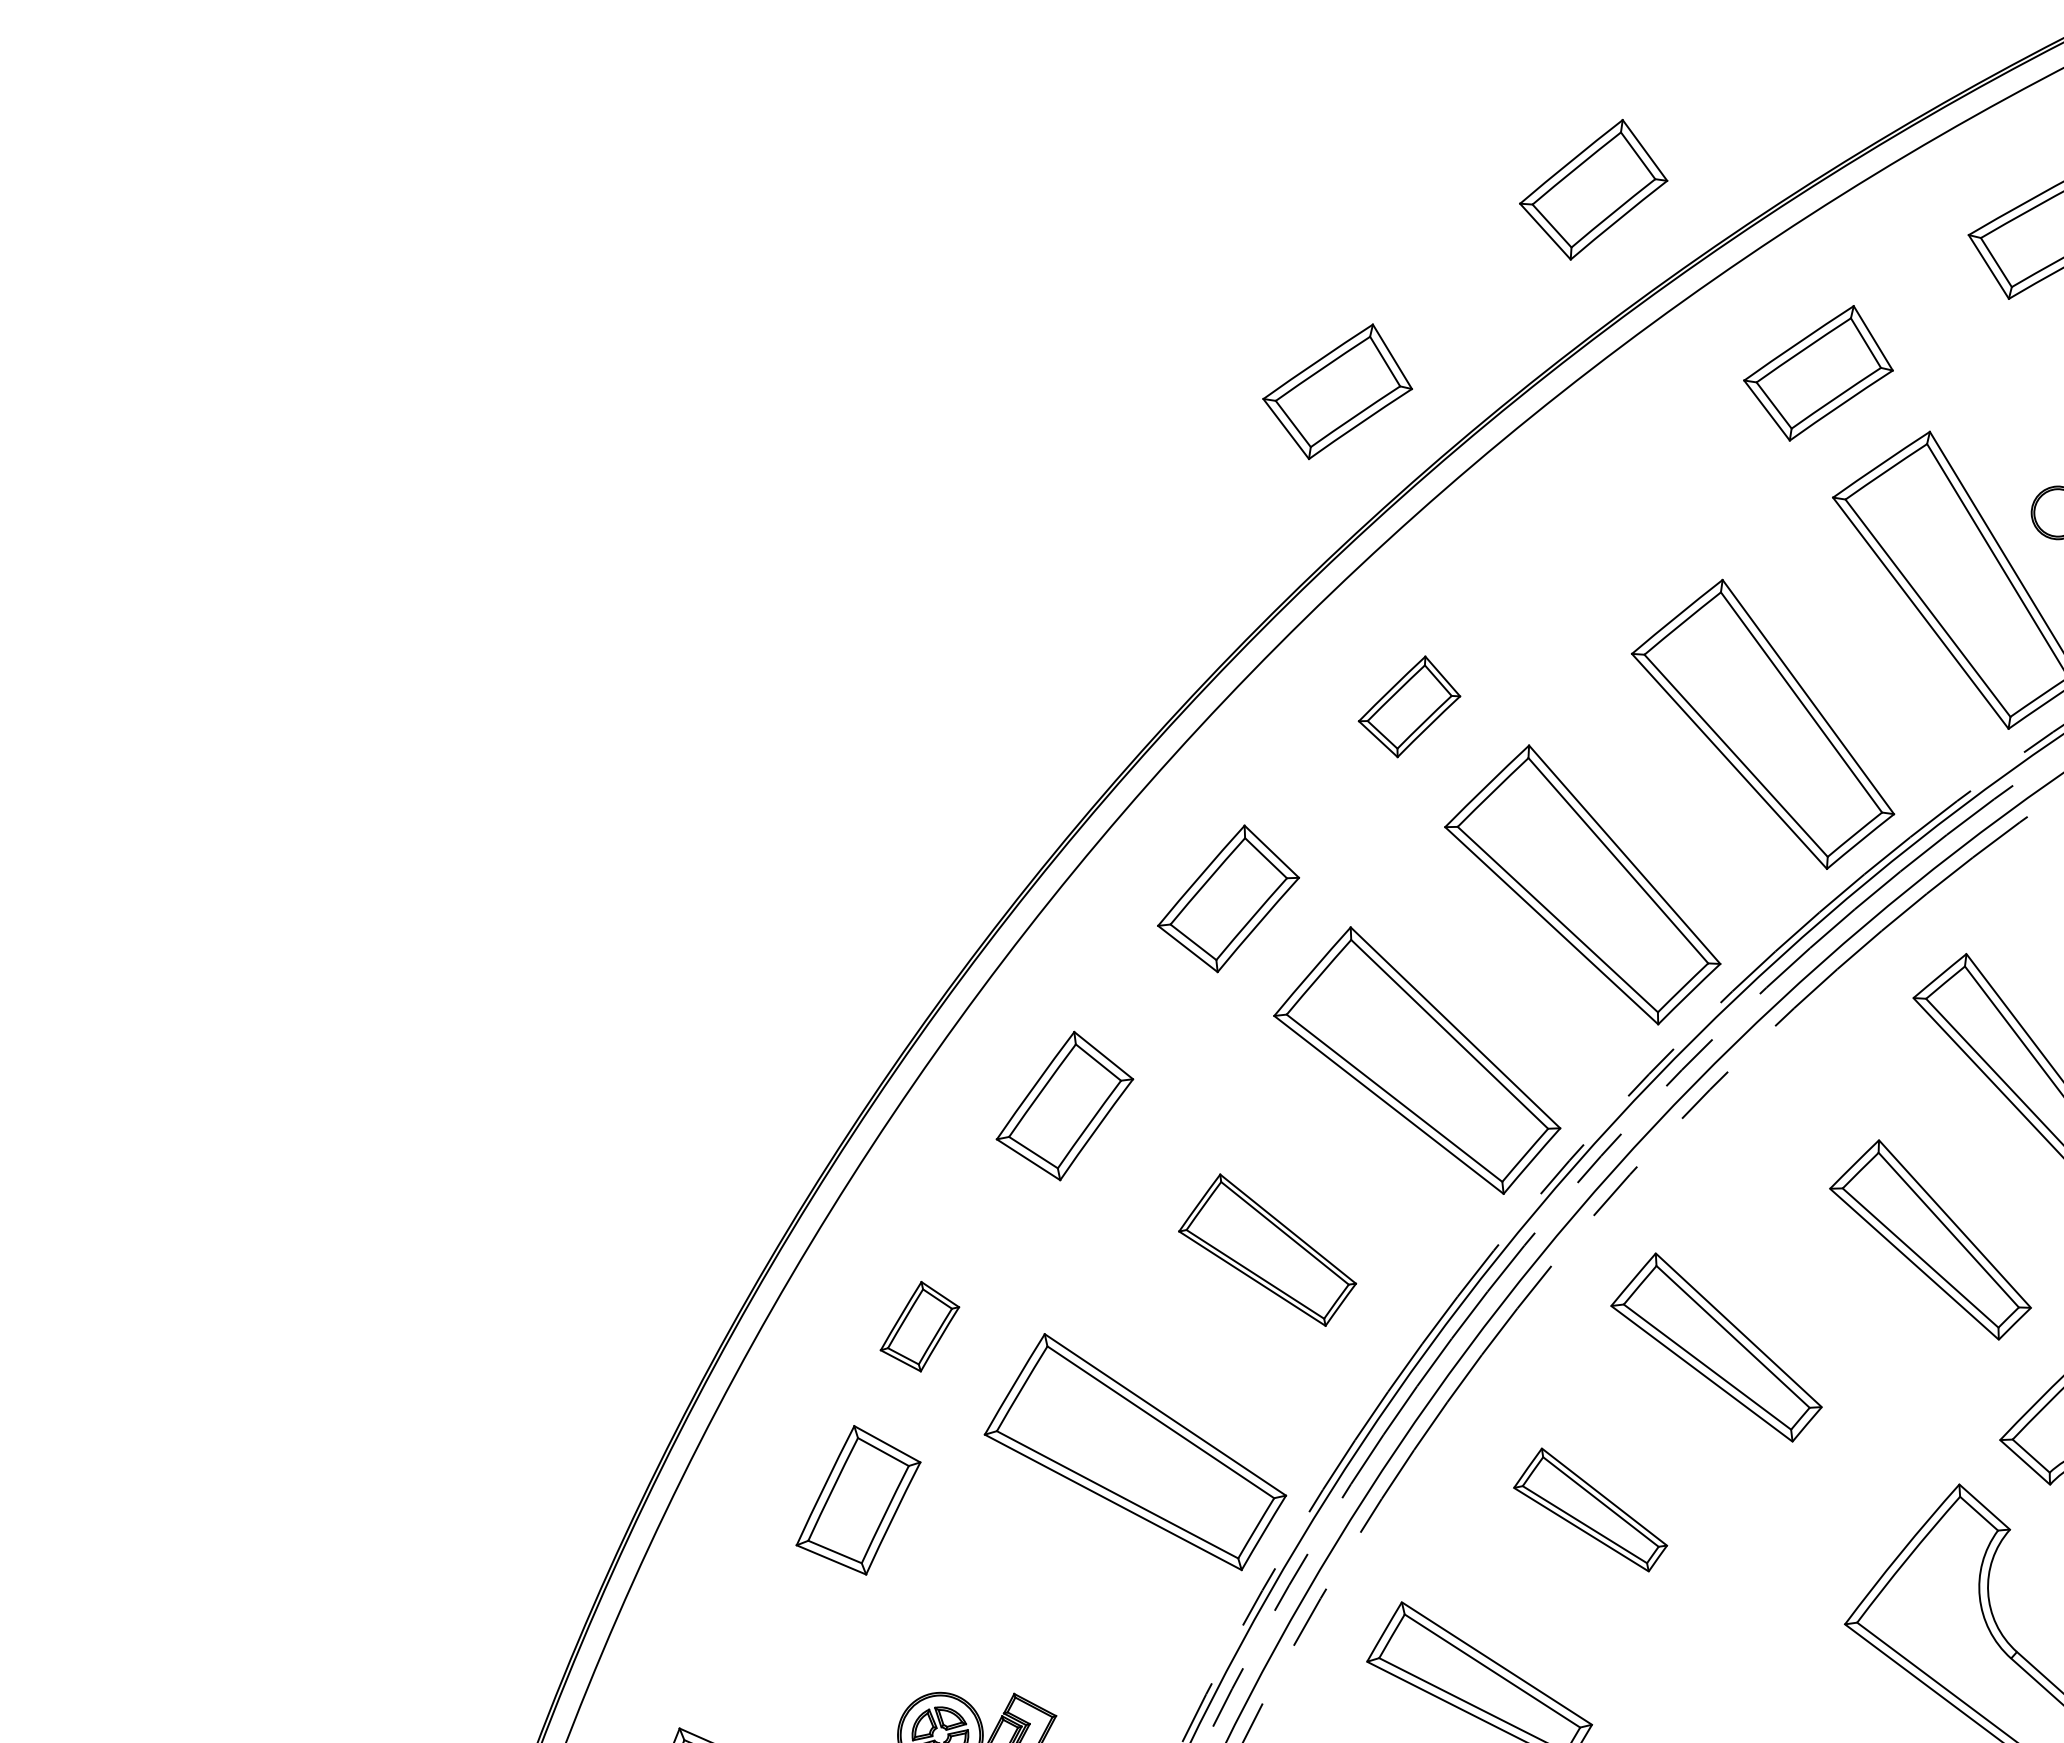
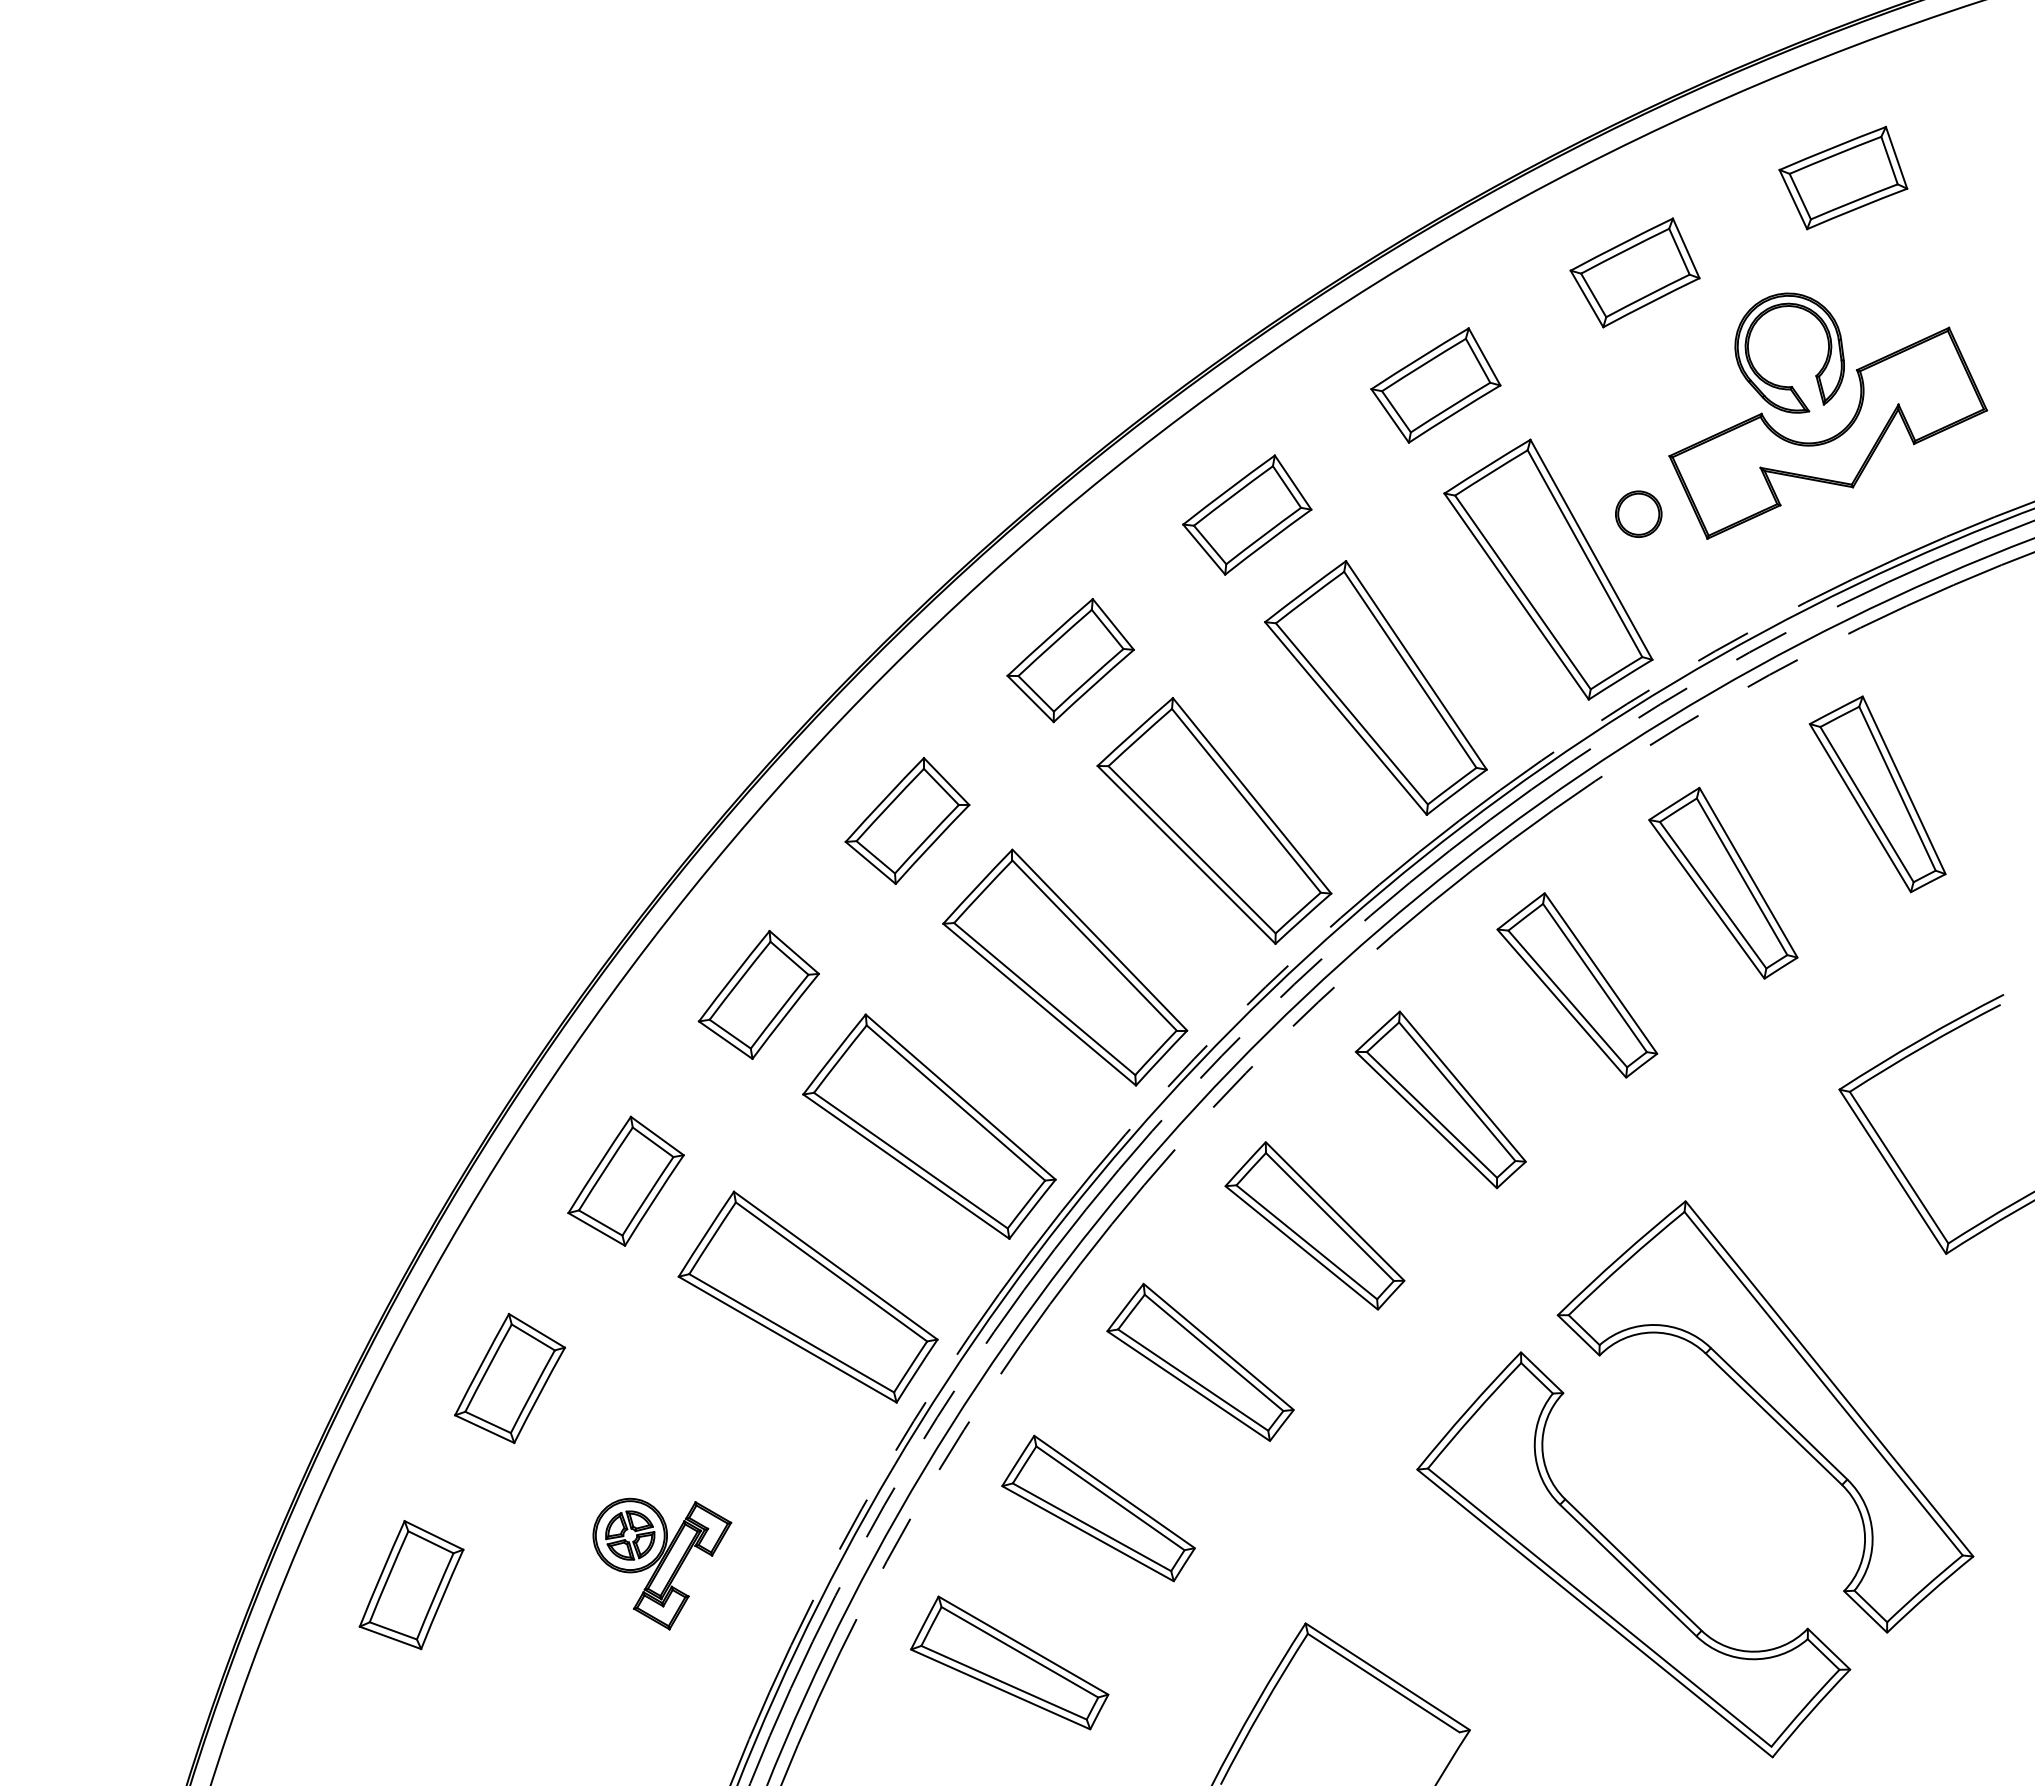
part: (1593, 189) -> (1247, 514), moved
part: (1337, 391) -> (1018, 385), removed
part: (1409, 706) -> (1070, 660), size x1.43
part: (1929, 1239) -> (1440, 1099), moved
part: (1267, 1250) -> (929, 1126), size x1.67
part: (919, 1326) -> (625, 1180), size x1.67
part: (857, 1500) -> (509, 1378), moved
part: (1590, 1509) -> (1200, 1361), size x1.43

